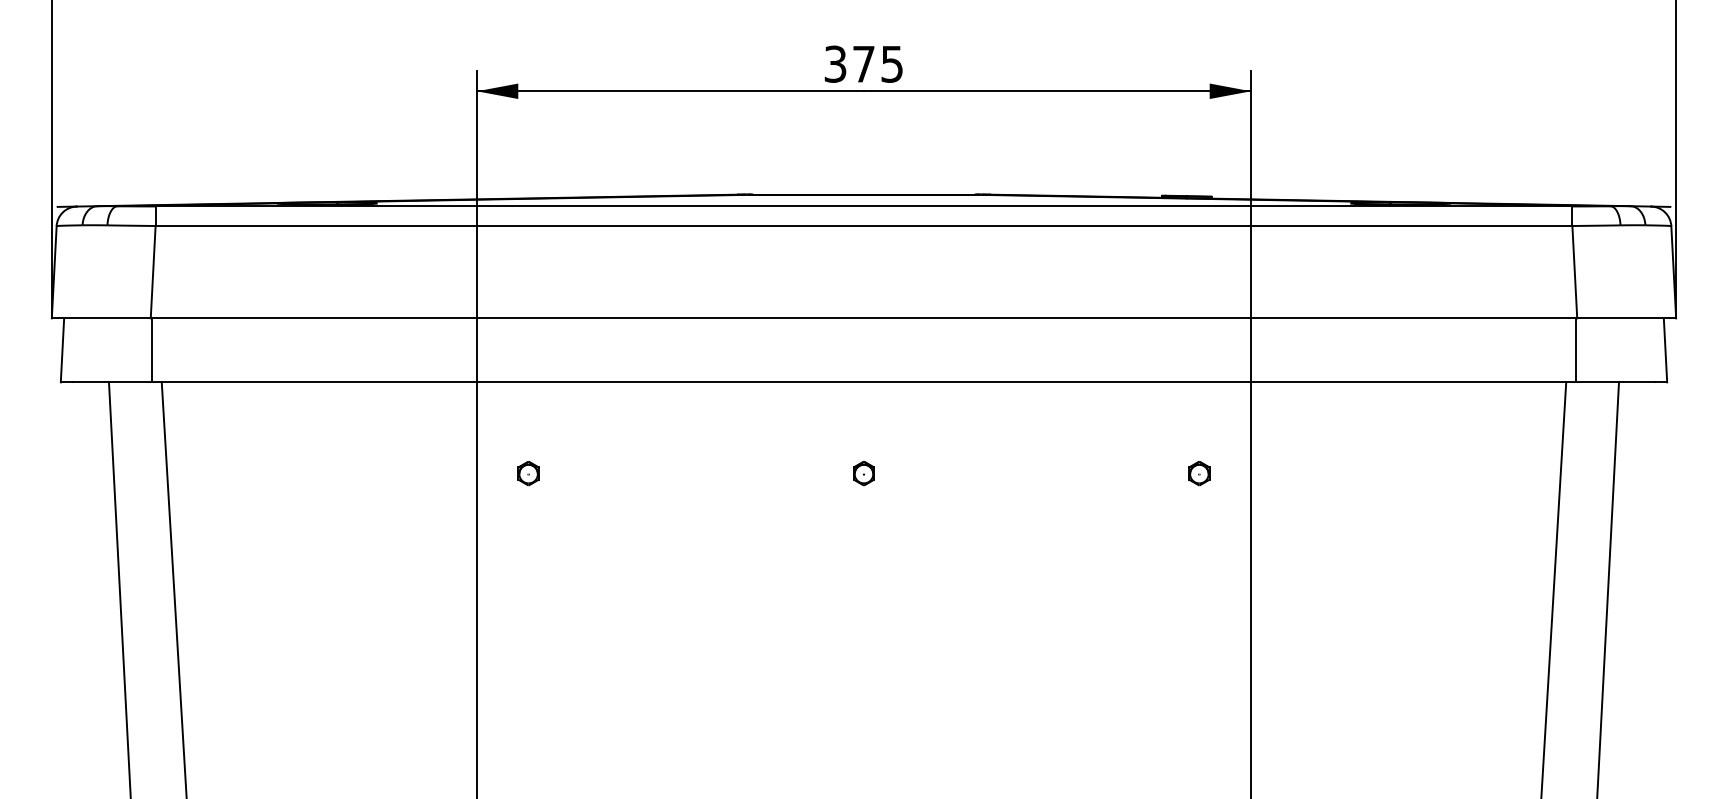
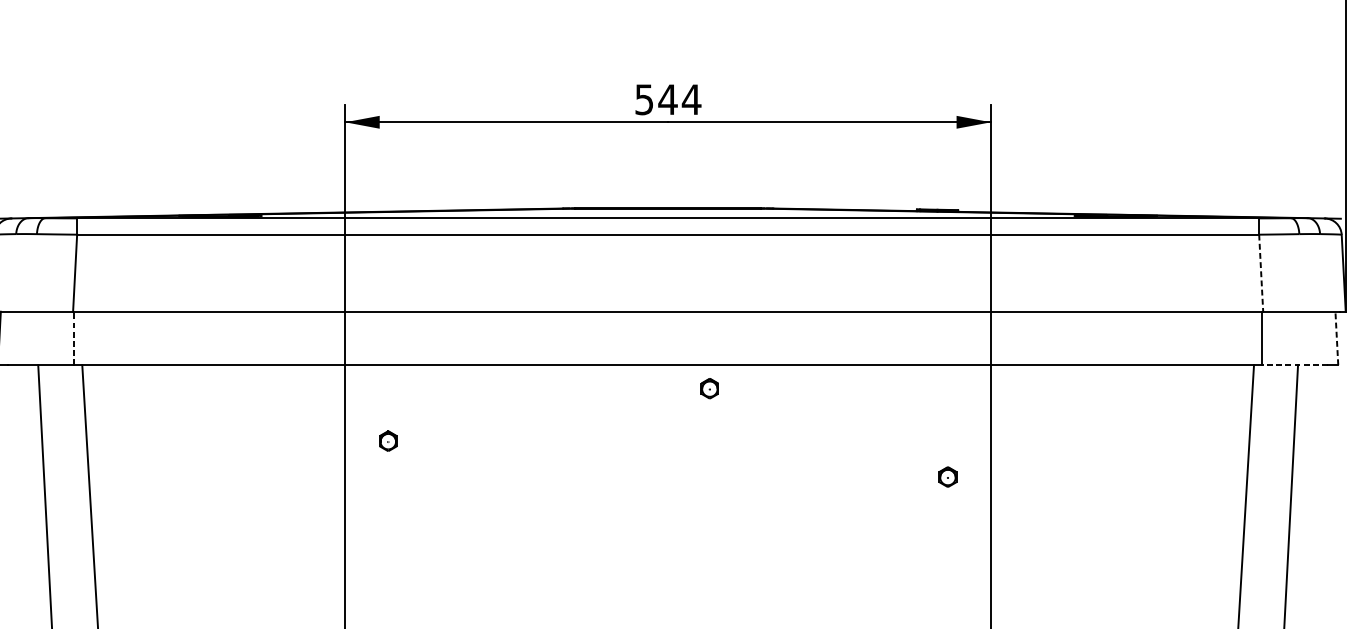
text: (864, 63) -> (668, 99), 375 -> 544
line: (1574, 272) -> (1260, 273), solid -> dashed
line: (1665, 349) -> (1336, 337), solid -> dashed
line: (151, 350) -> (73, 338), solid -> dashed
line: (1614, 382) -> (1294, 365), solid -> dashed
part: (863, 473) -> (709, 388), moved
part: (1199, 473) -> (948, 477), moved

